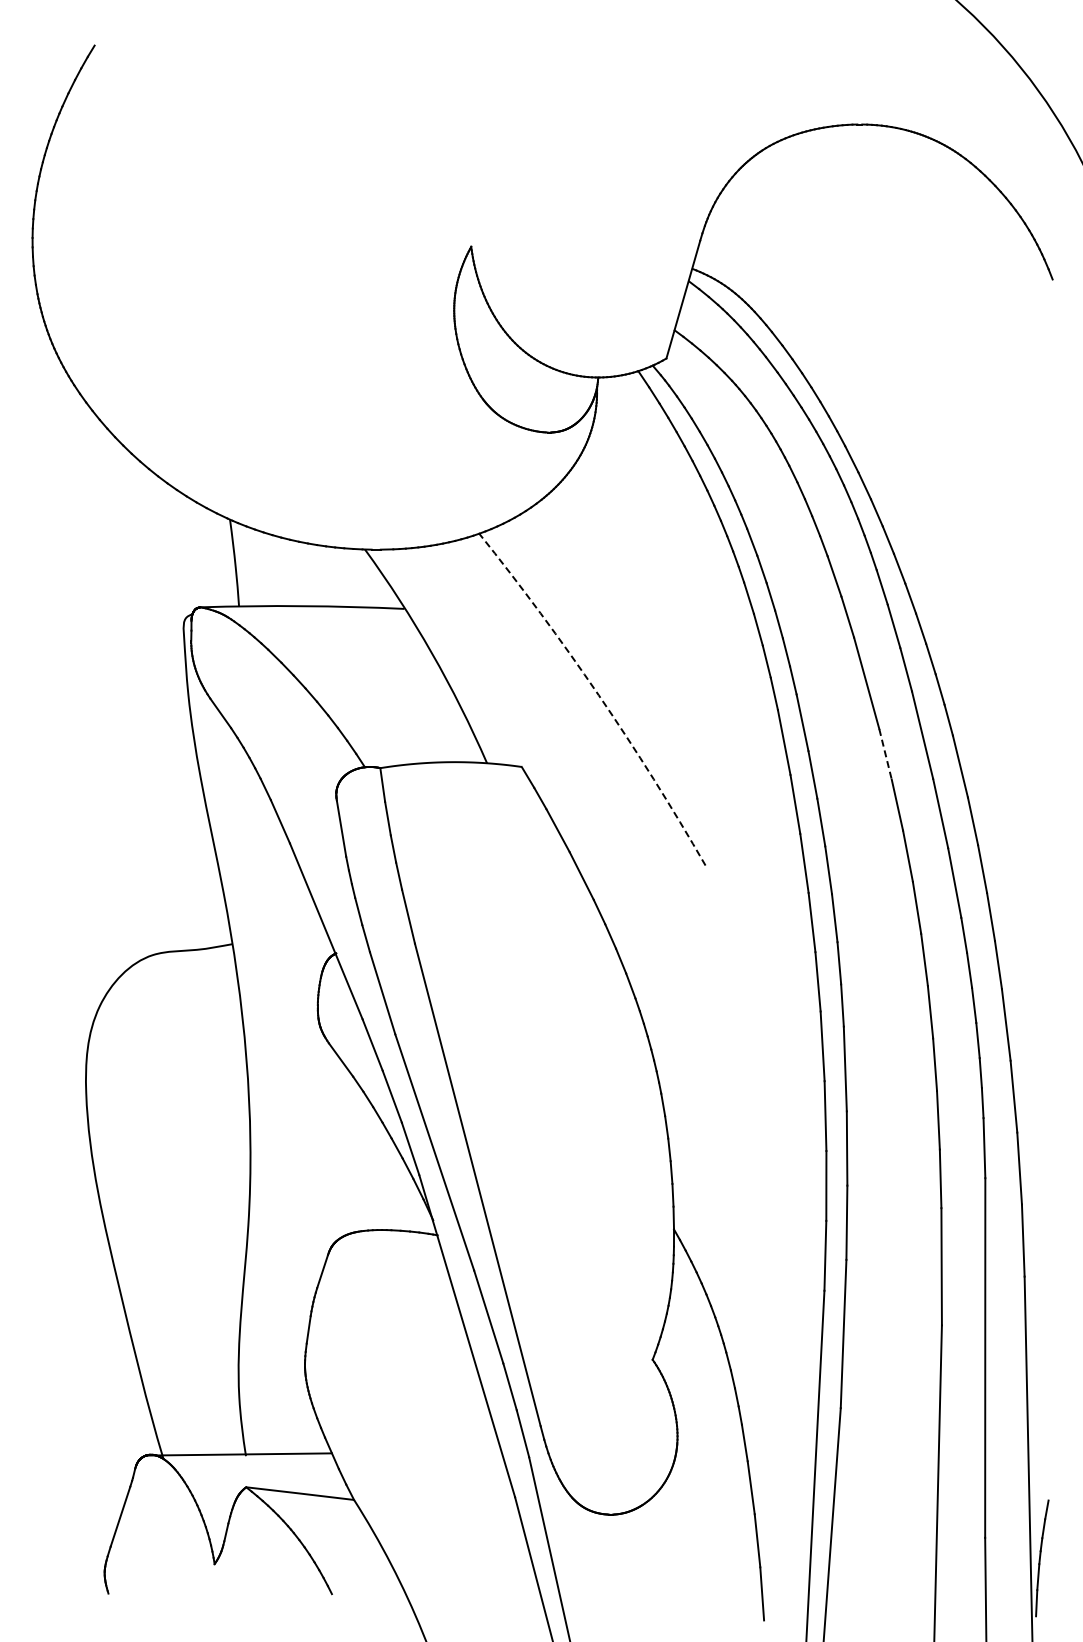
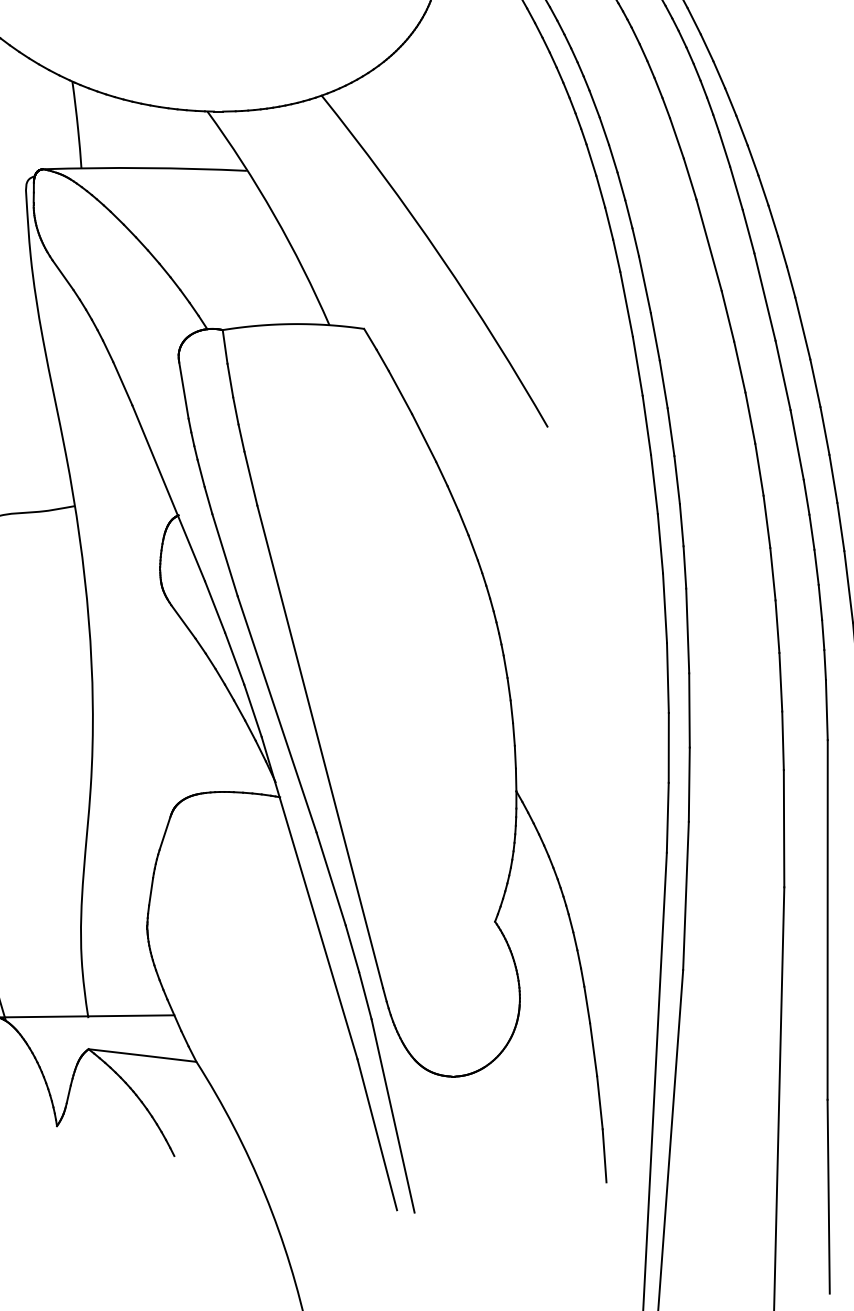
arc: (598, 695) -> (440, 257), dashed -> solid
line: (885, 754) -> (727, 316), dashed -> solid

